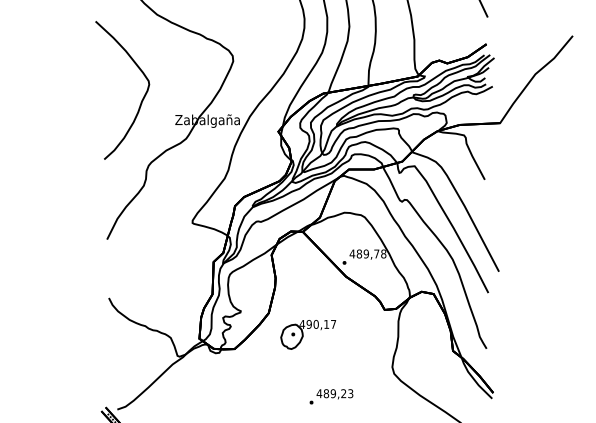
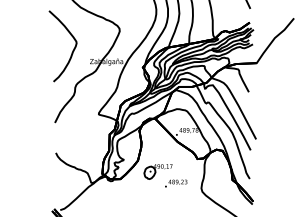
text: (332, 396) -> (176, 183), moved

